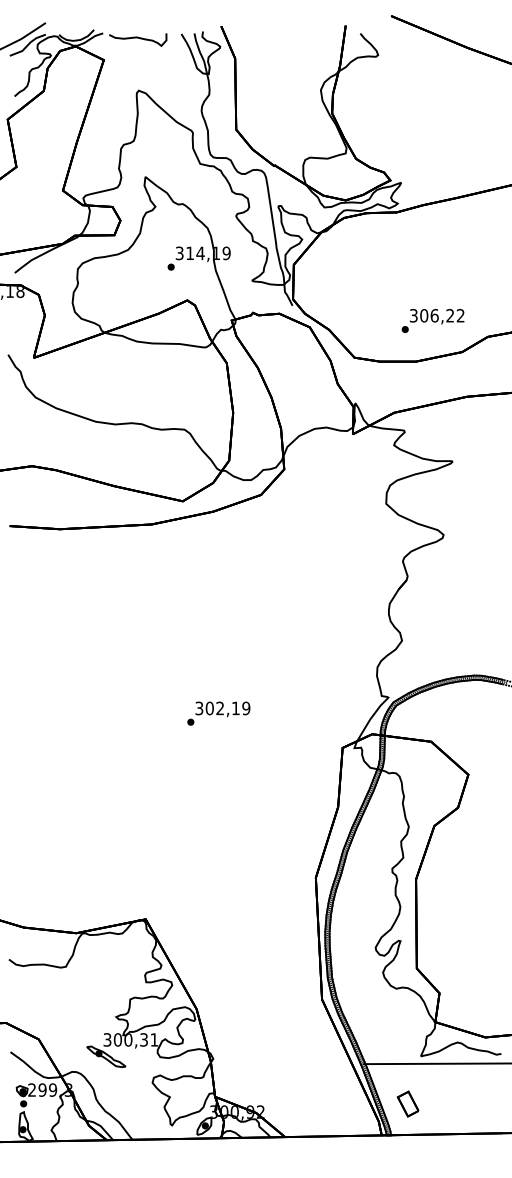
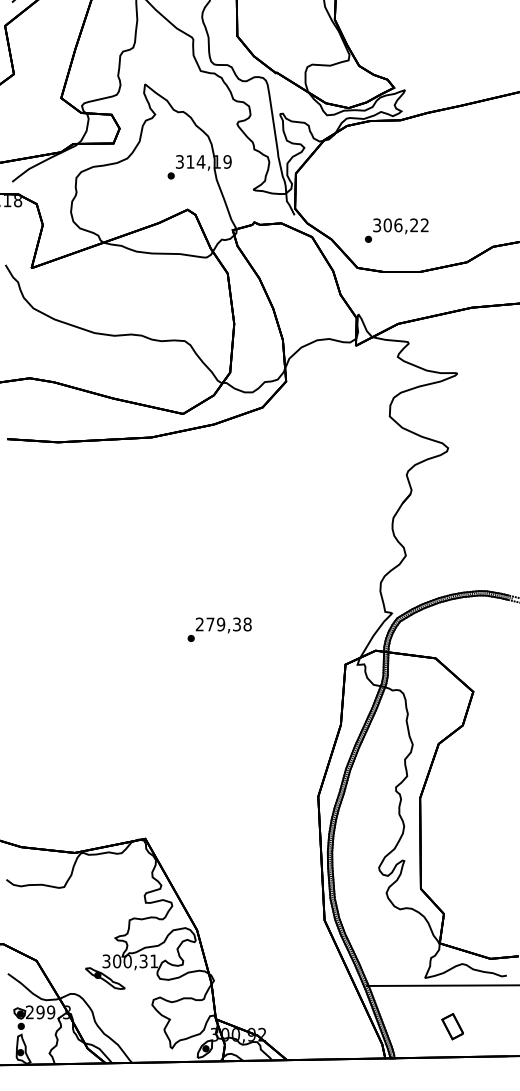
text: (432, 320) -> (396, 230), moved
text: (222, 708) -> (223, 624), 302,19 -> 279,38
part: (407, 1103) -> (452, 1026), moved

